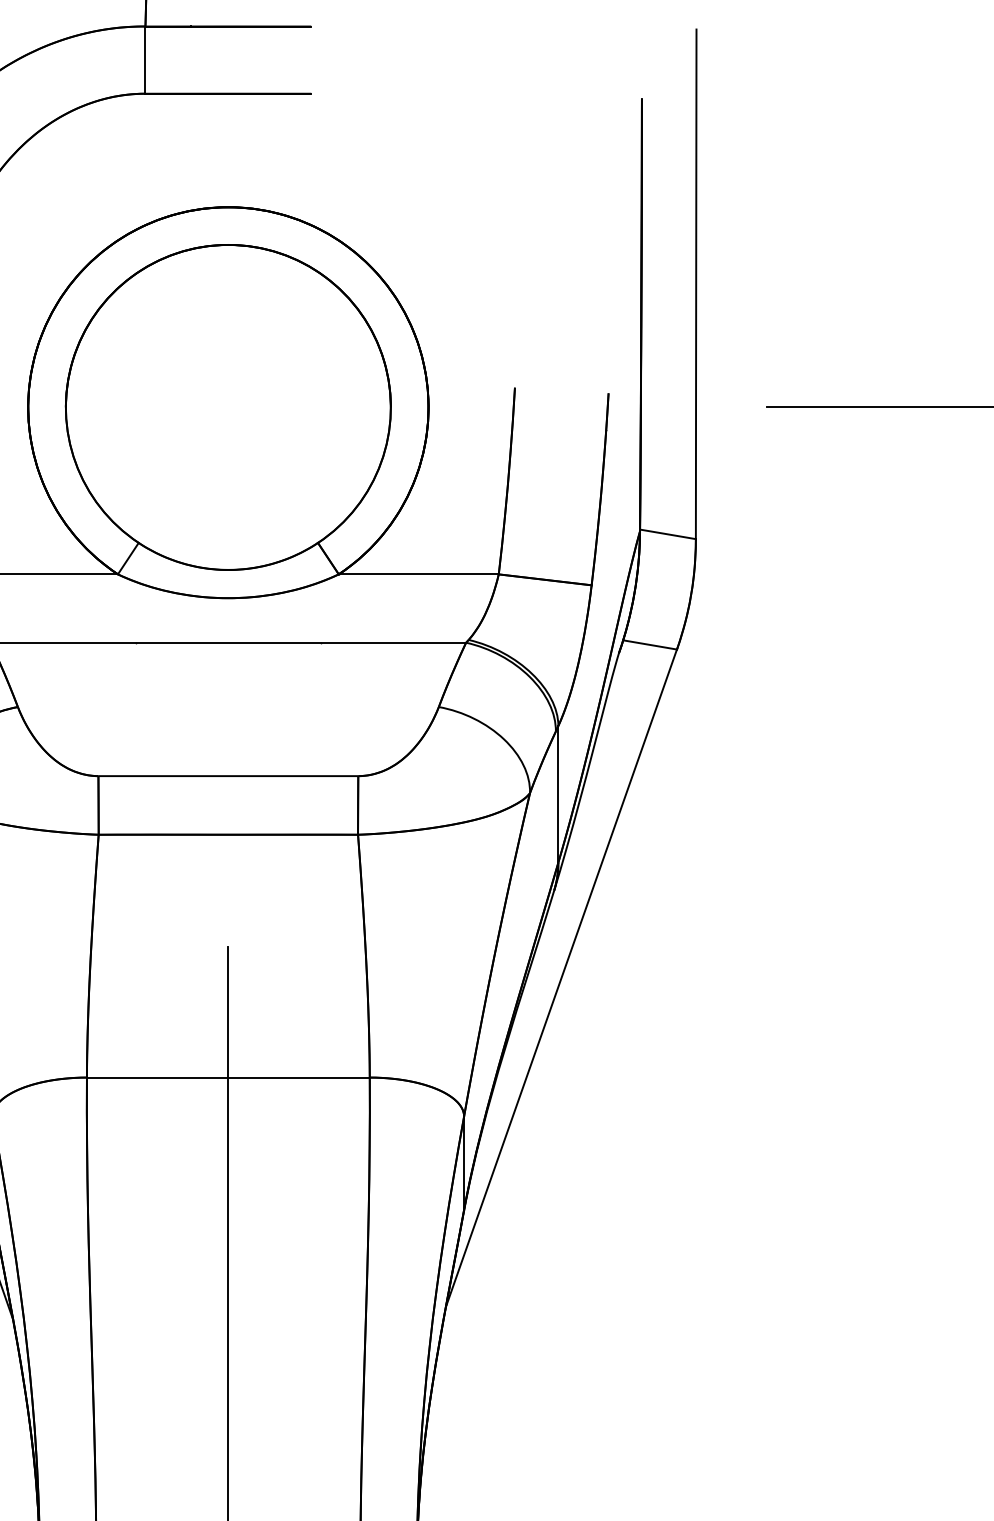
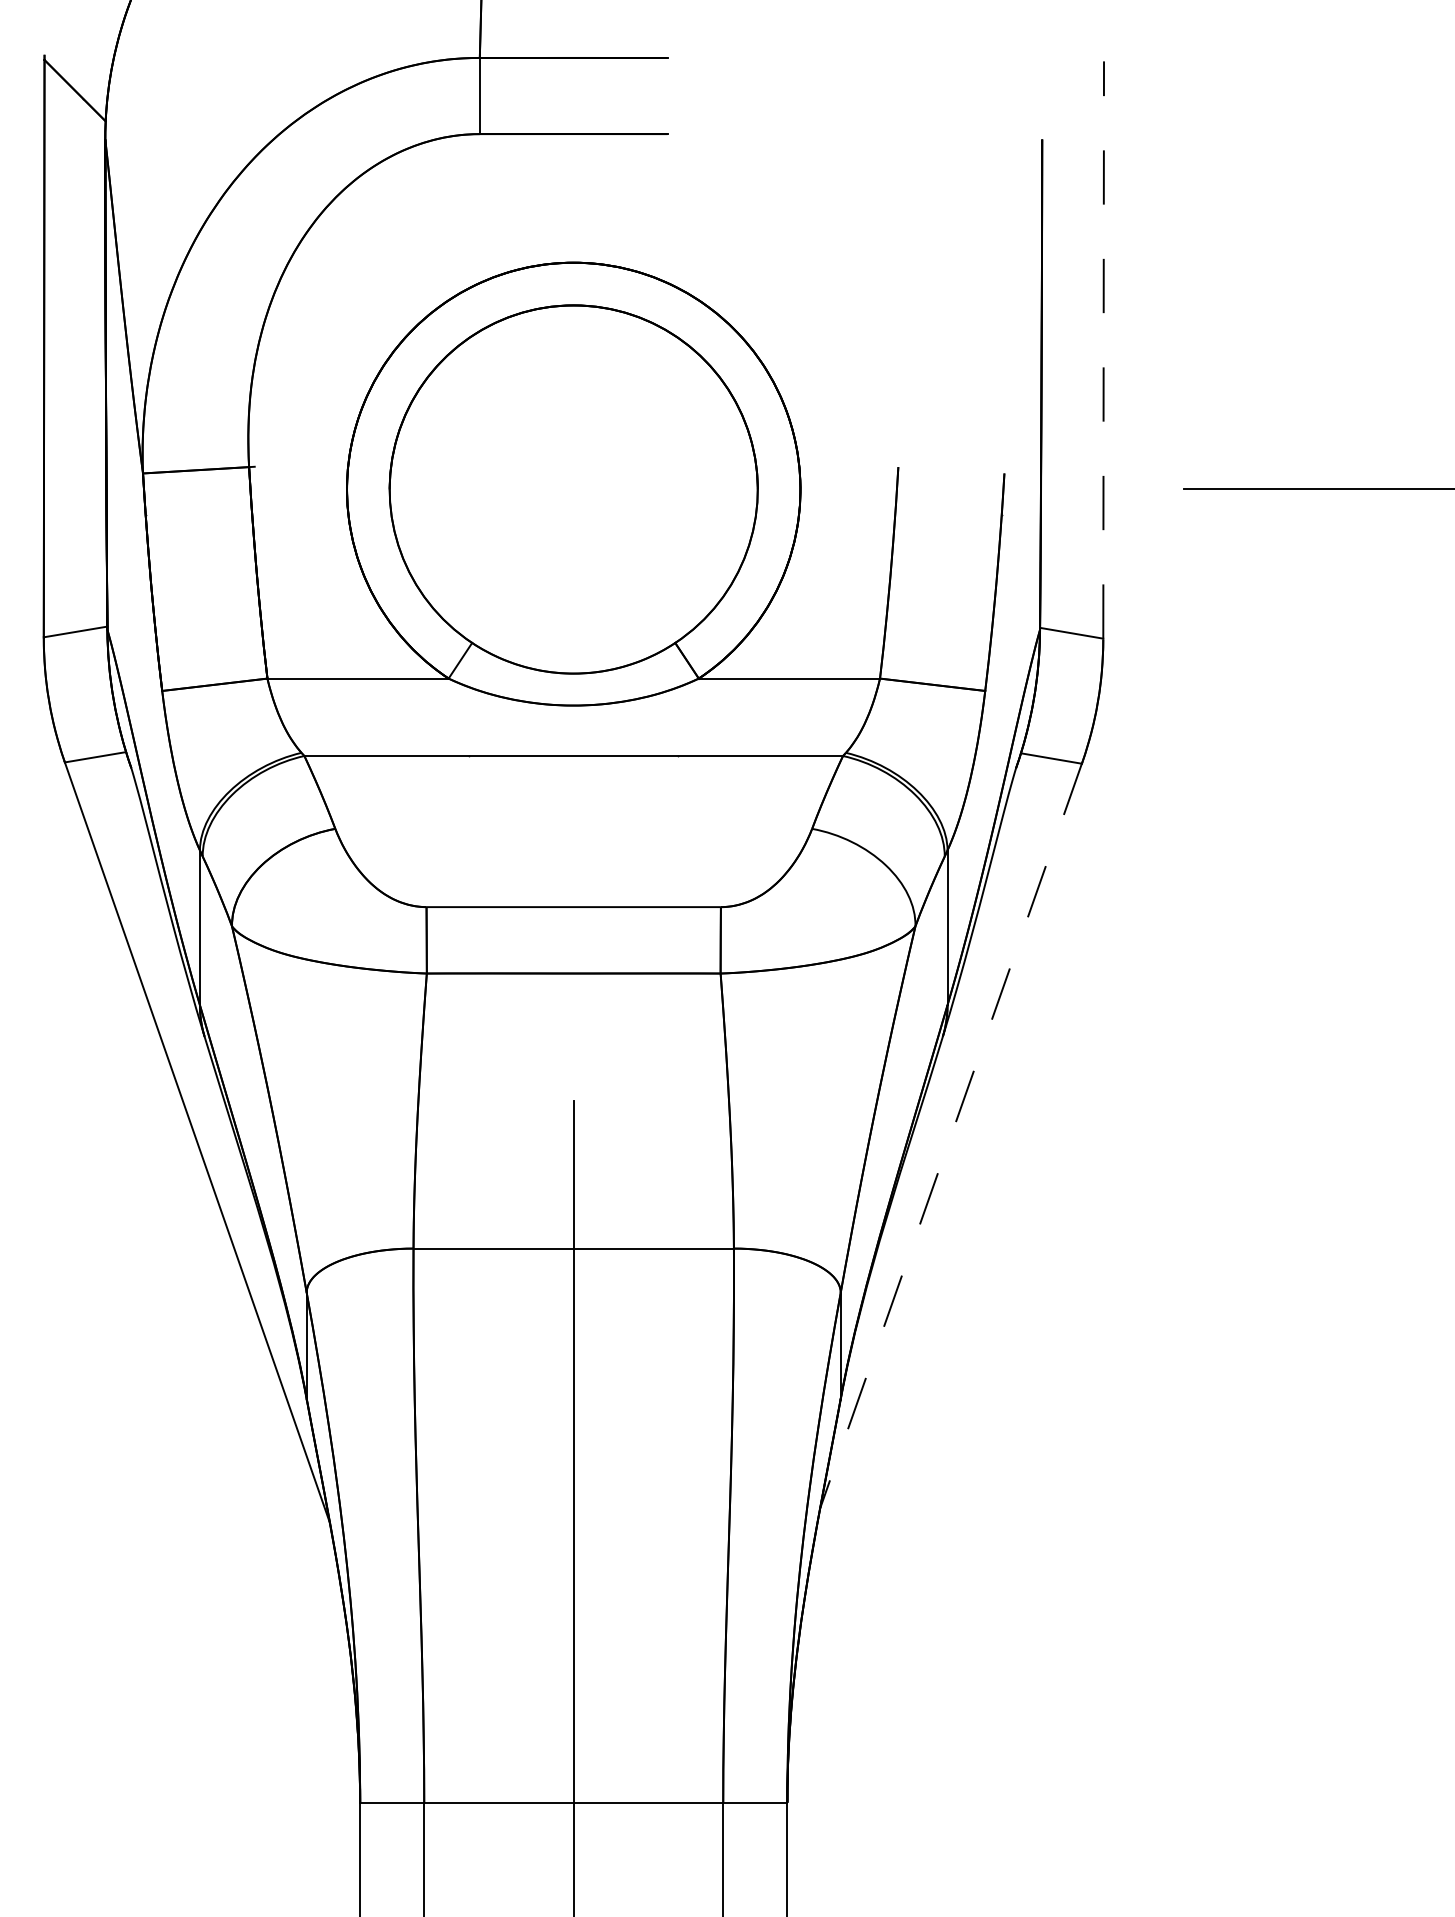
line: (696, 284) -> (1103, 350), solid -> dashed
line: (560, 978) -> (950, 1136), solid -> dashed

